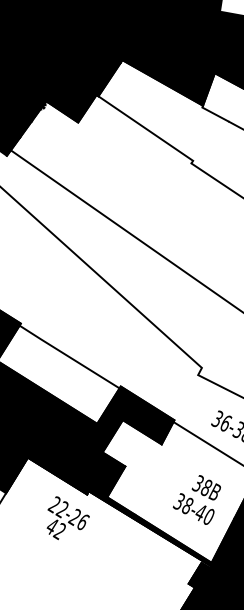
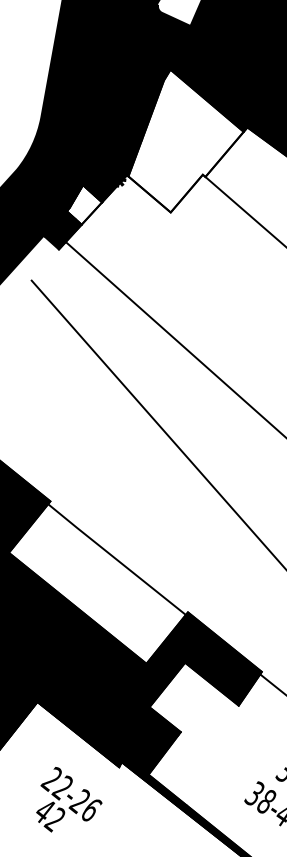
fill: (83, 74) -> (187, 141), removed
fill: (20, 124) -> (84, 205), removed
text: (67, 518) -> (68, 801), moved

